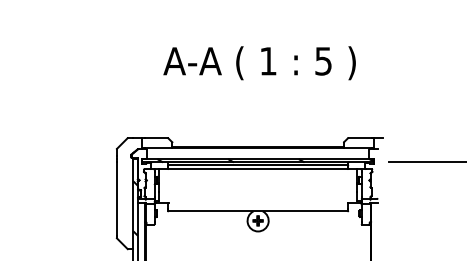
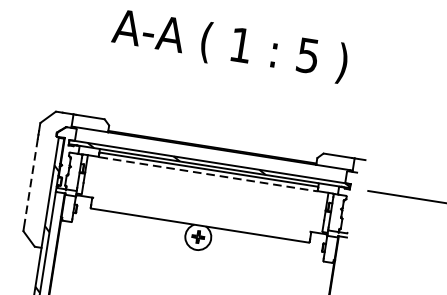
line: (258, 169) -> (208, 174), solid -> dashed
line: (116, 198) -> (30, 182), solid -> dashed

